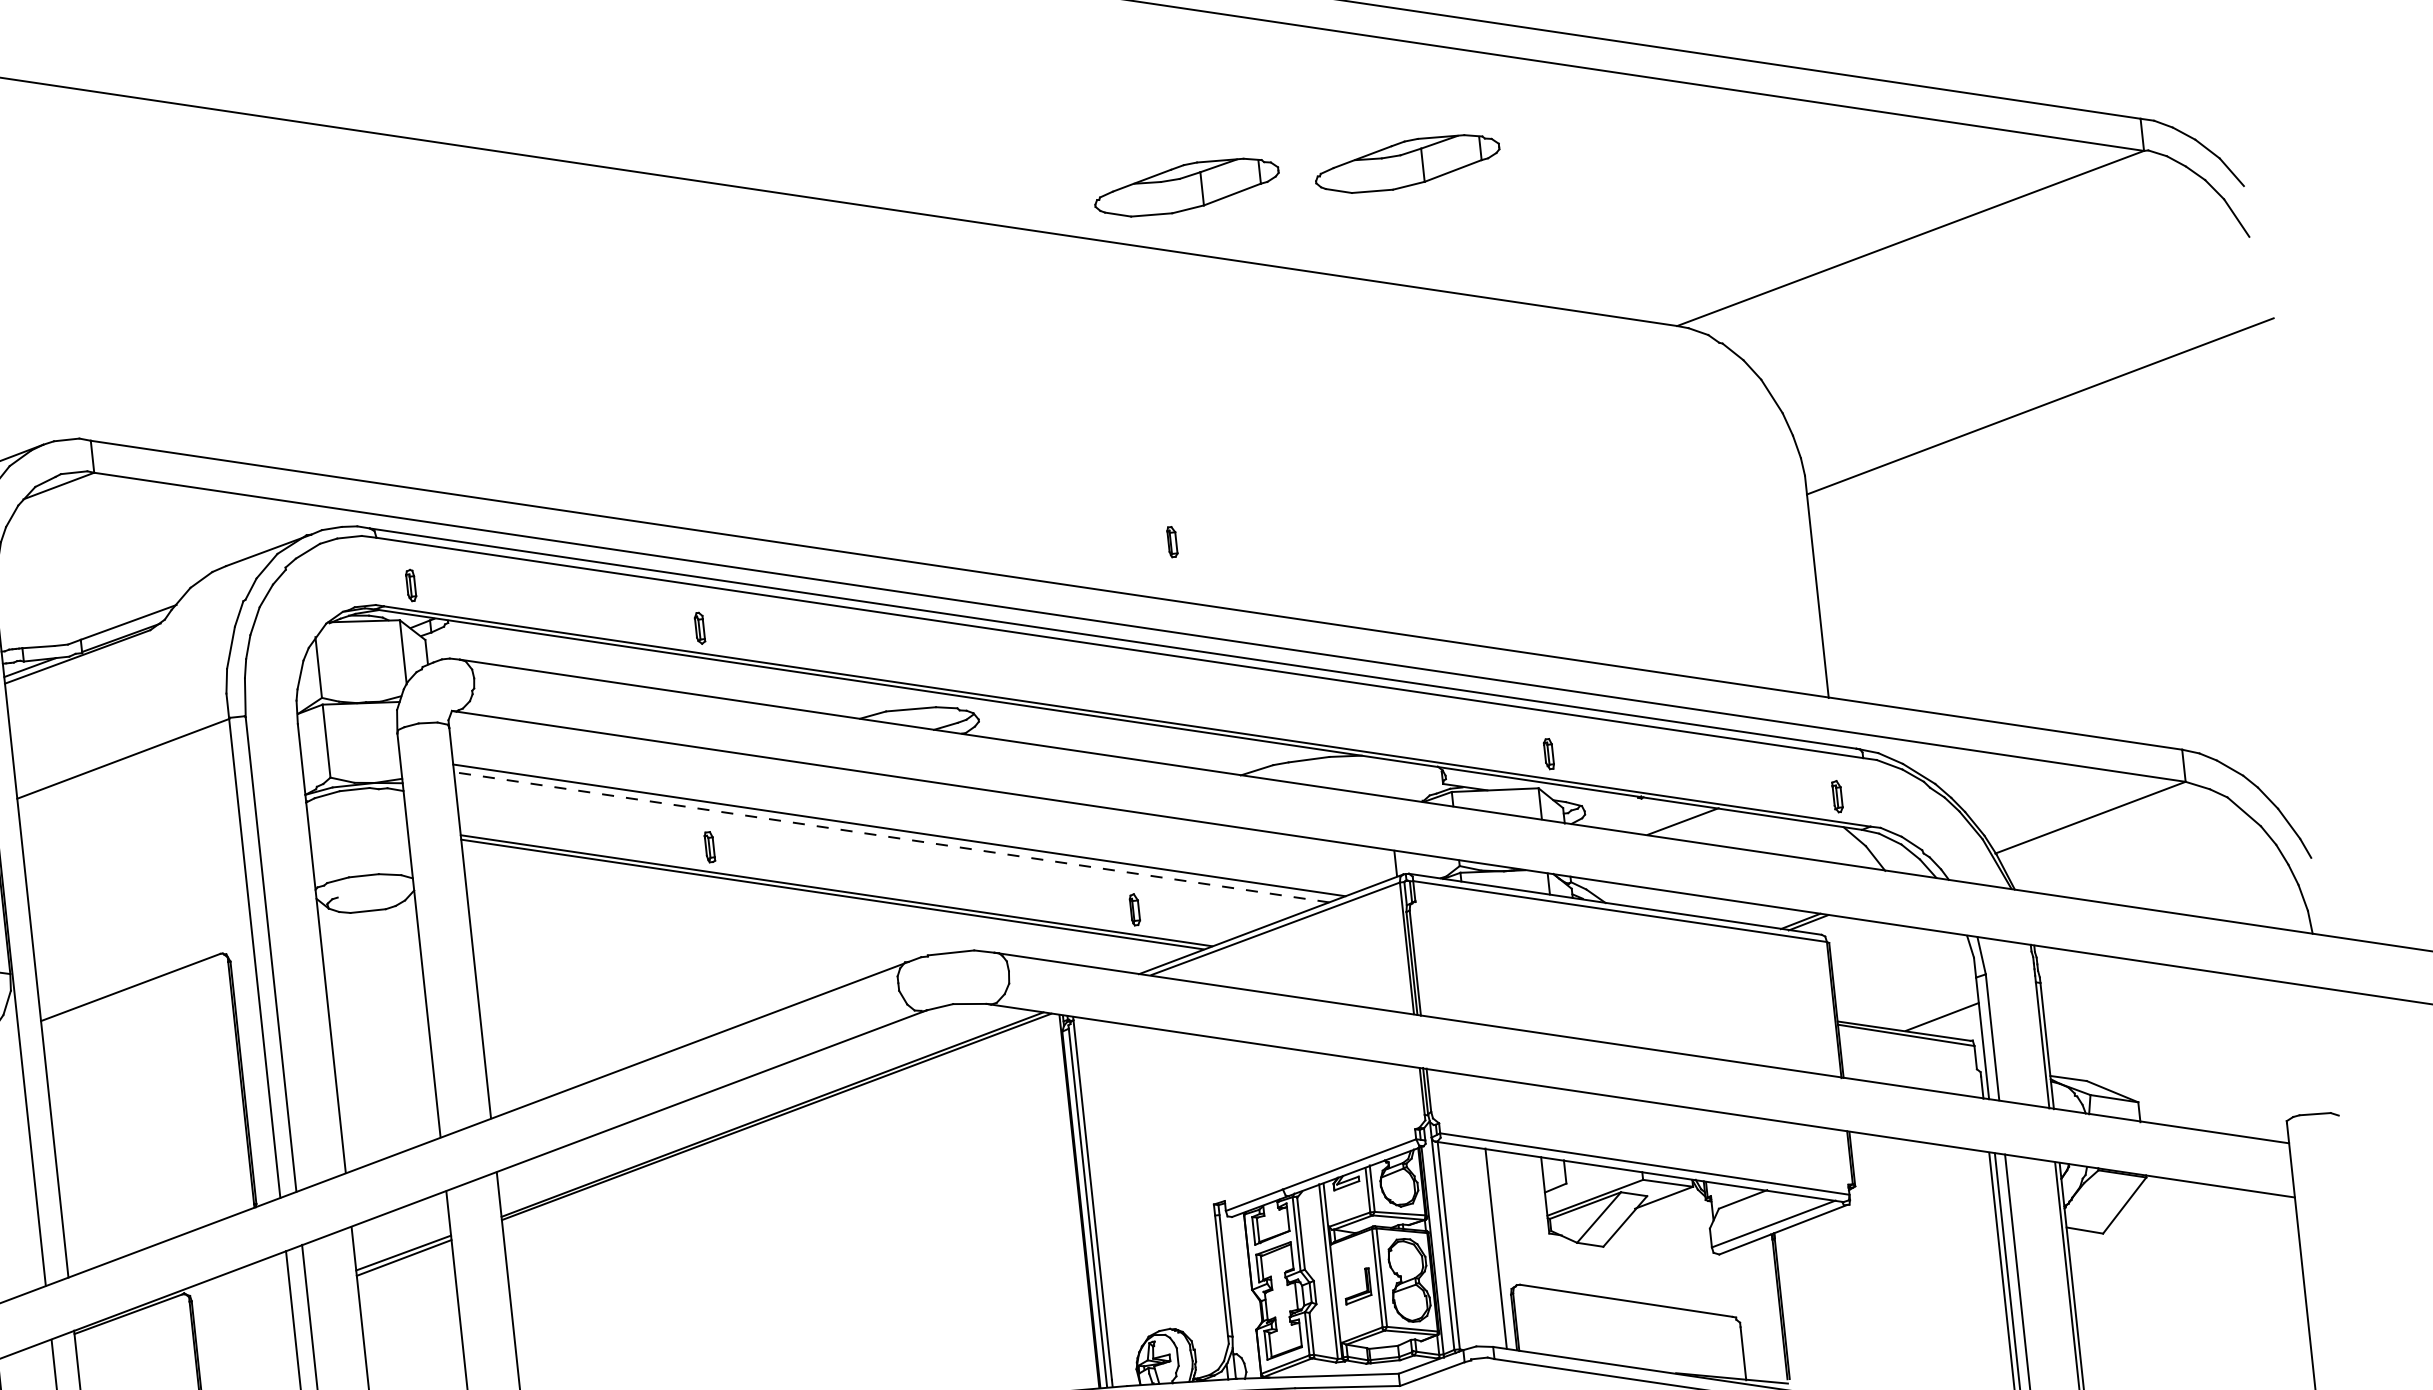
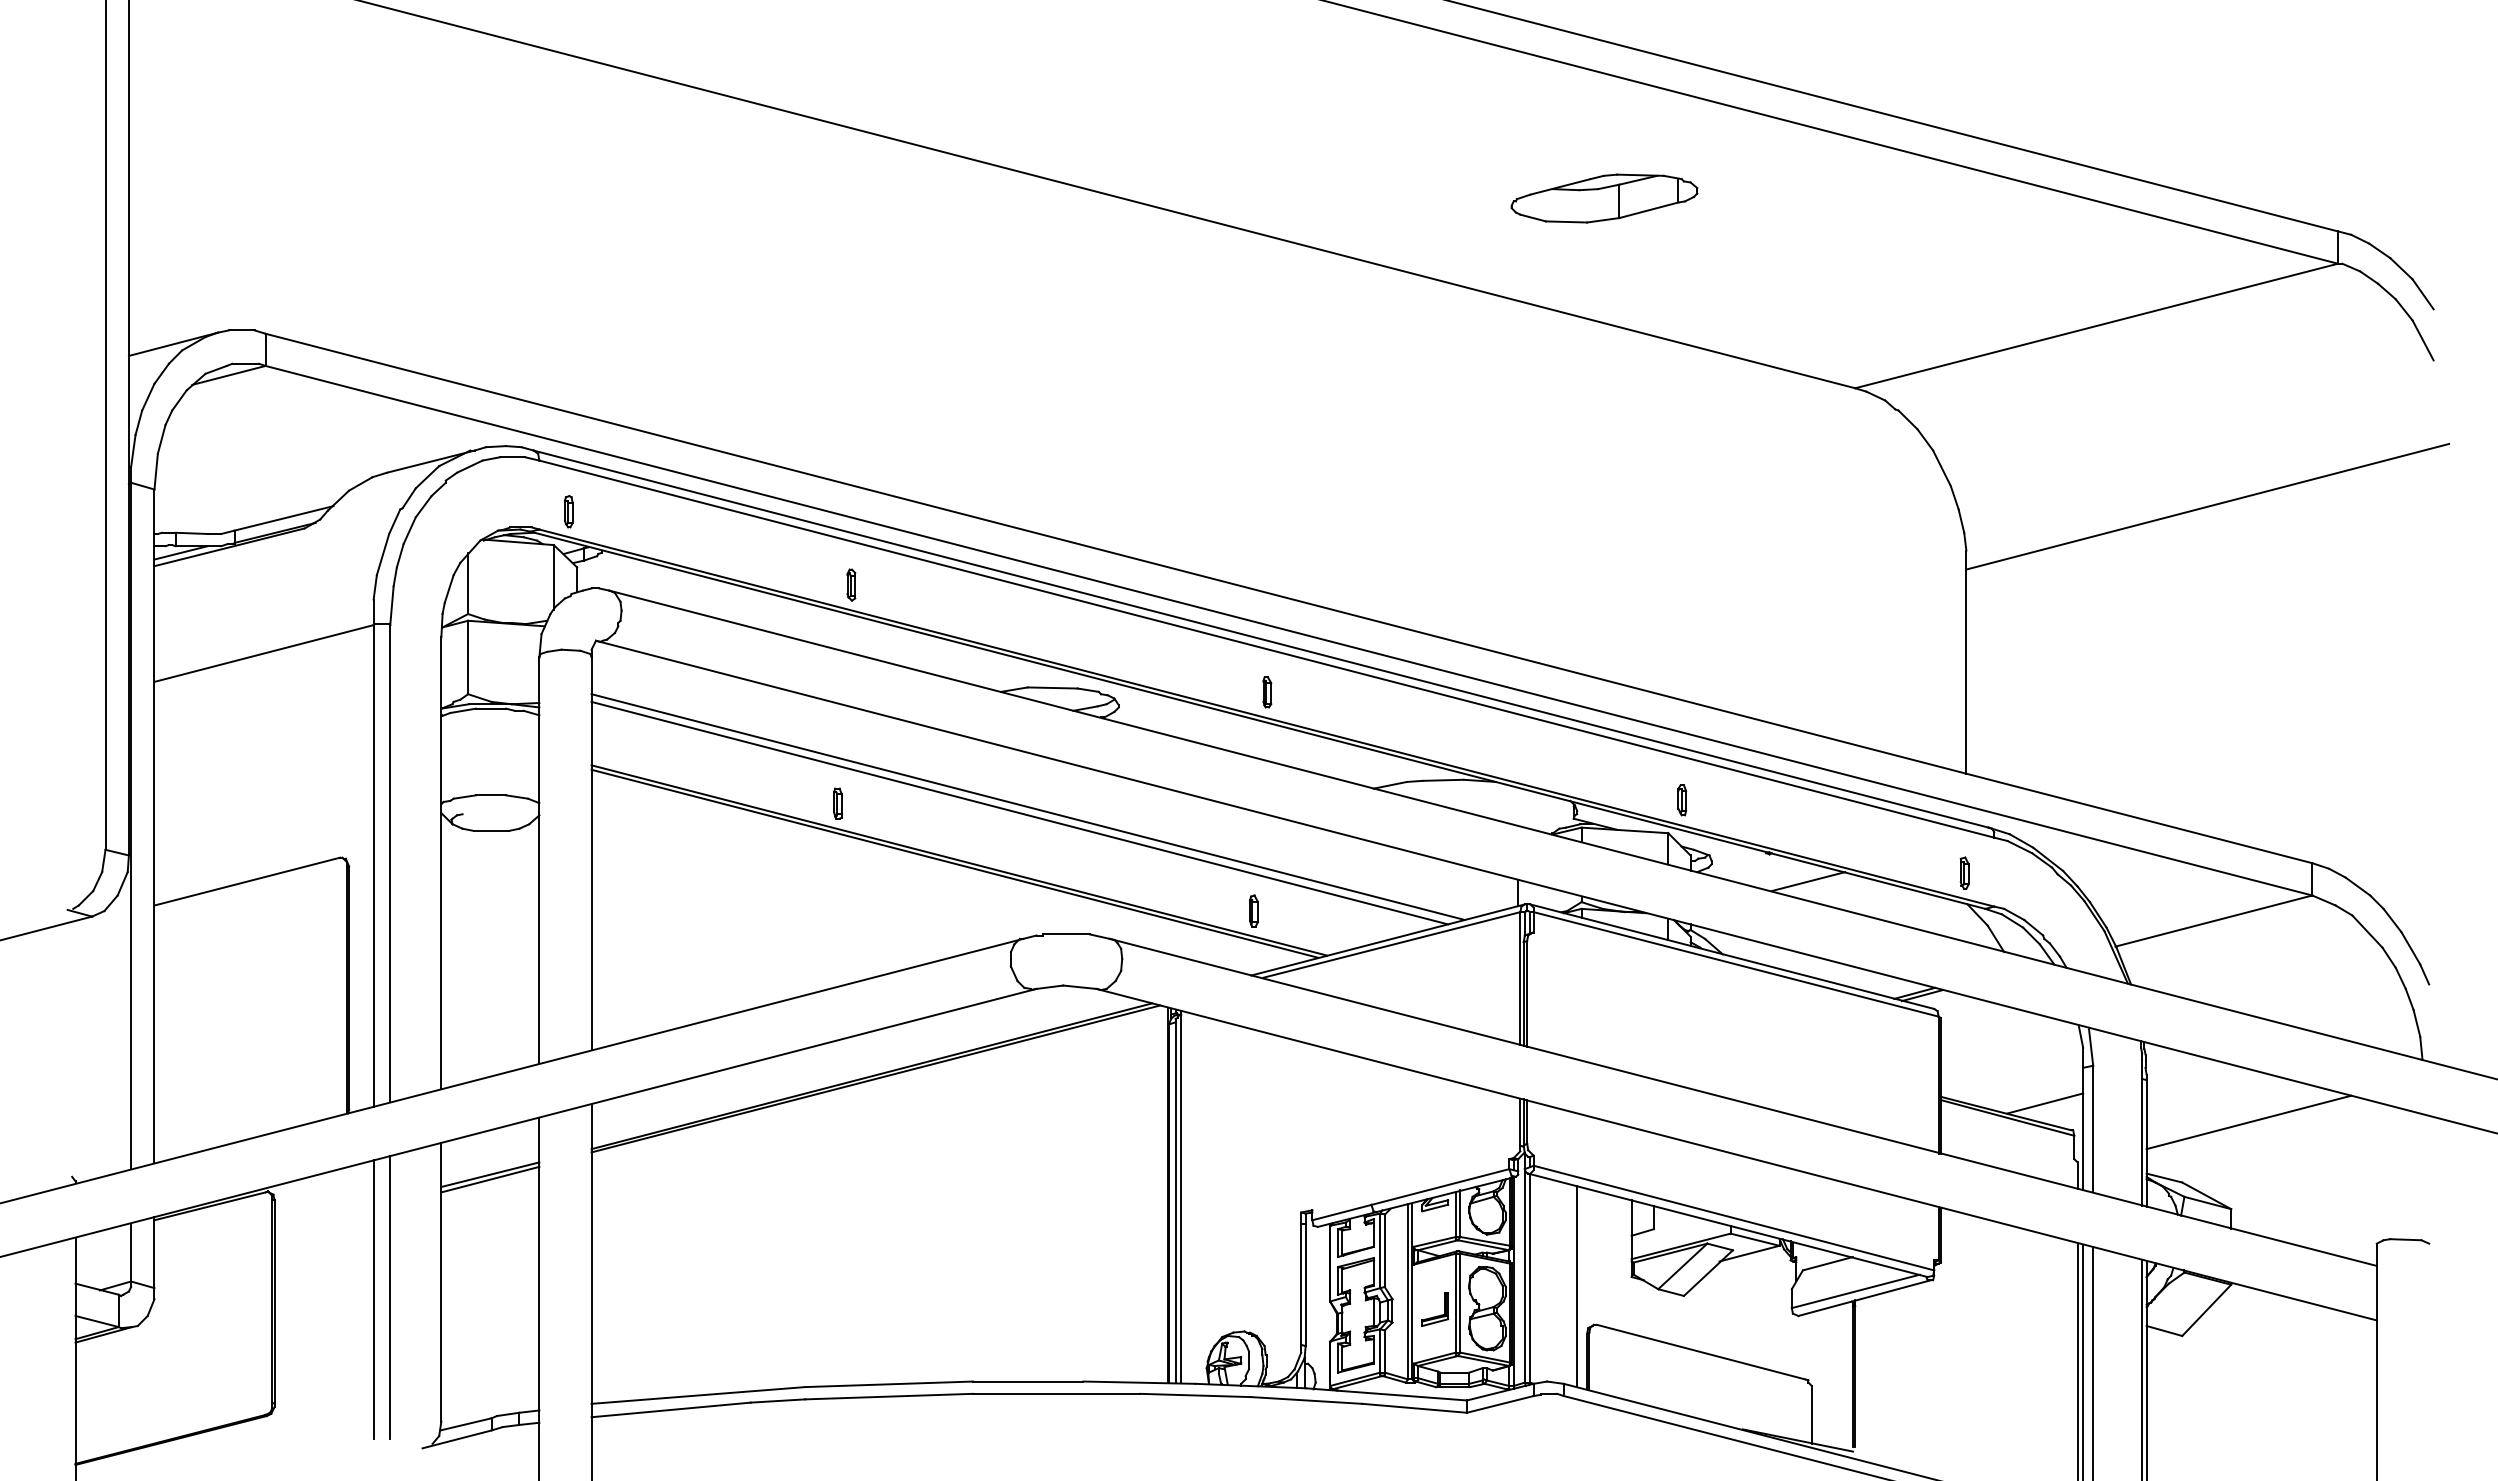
part: (1186, 187) -> (1382, 198), removed
part: (1172, 542) -> (1267, 692), moved
line: (891, 837) -> (1019, 813), dashed -> solid
line: (2146, 1014) -> (2248, 1122), added

